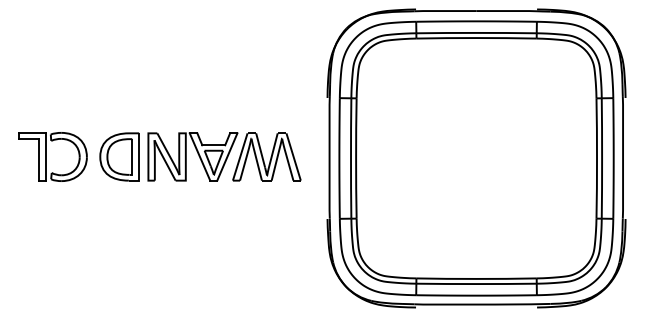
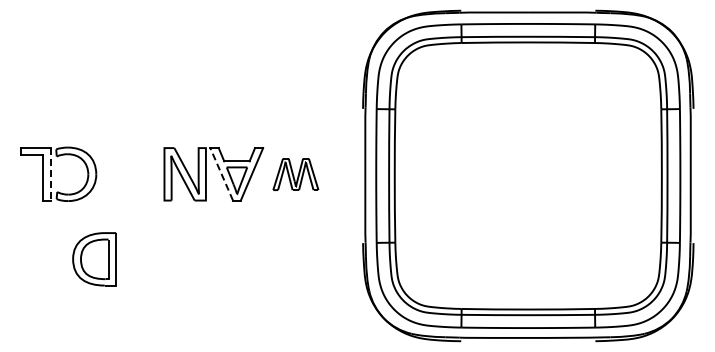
line: (46, 157) -> (51, 174), solid -> dashed
part: (119, 157) -> (94, 259), moved
line: (199, 157) -> (221, 174), solid -> dashed
part: (266, 157) -> (295, 174), size x0.6

